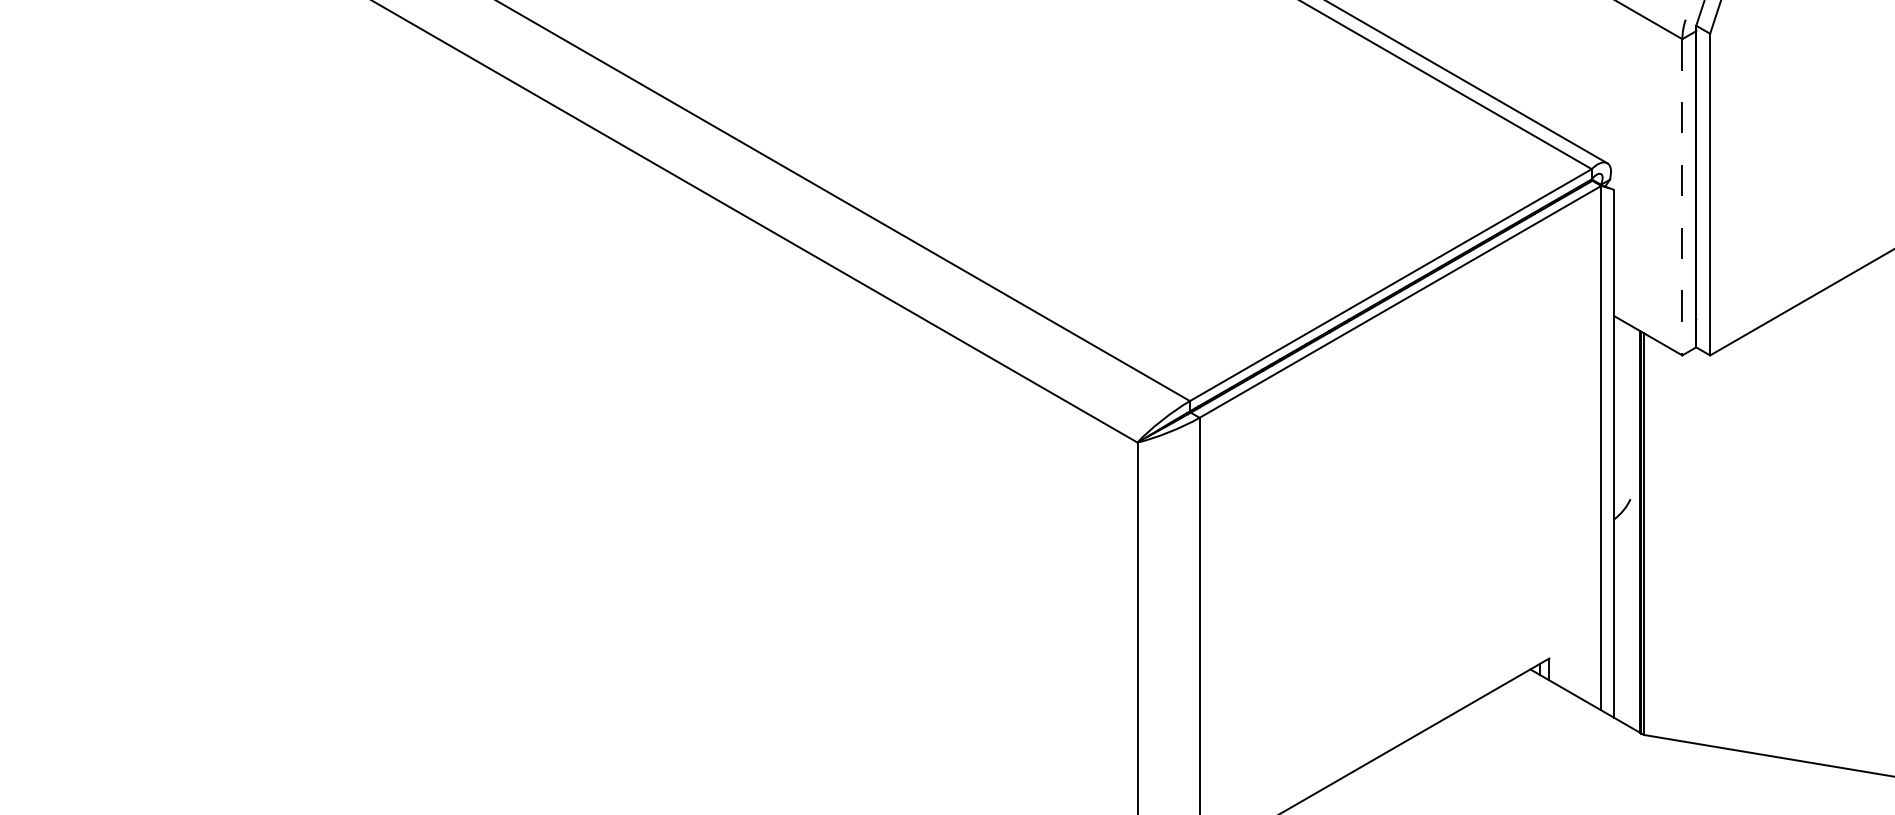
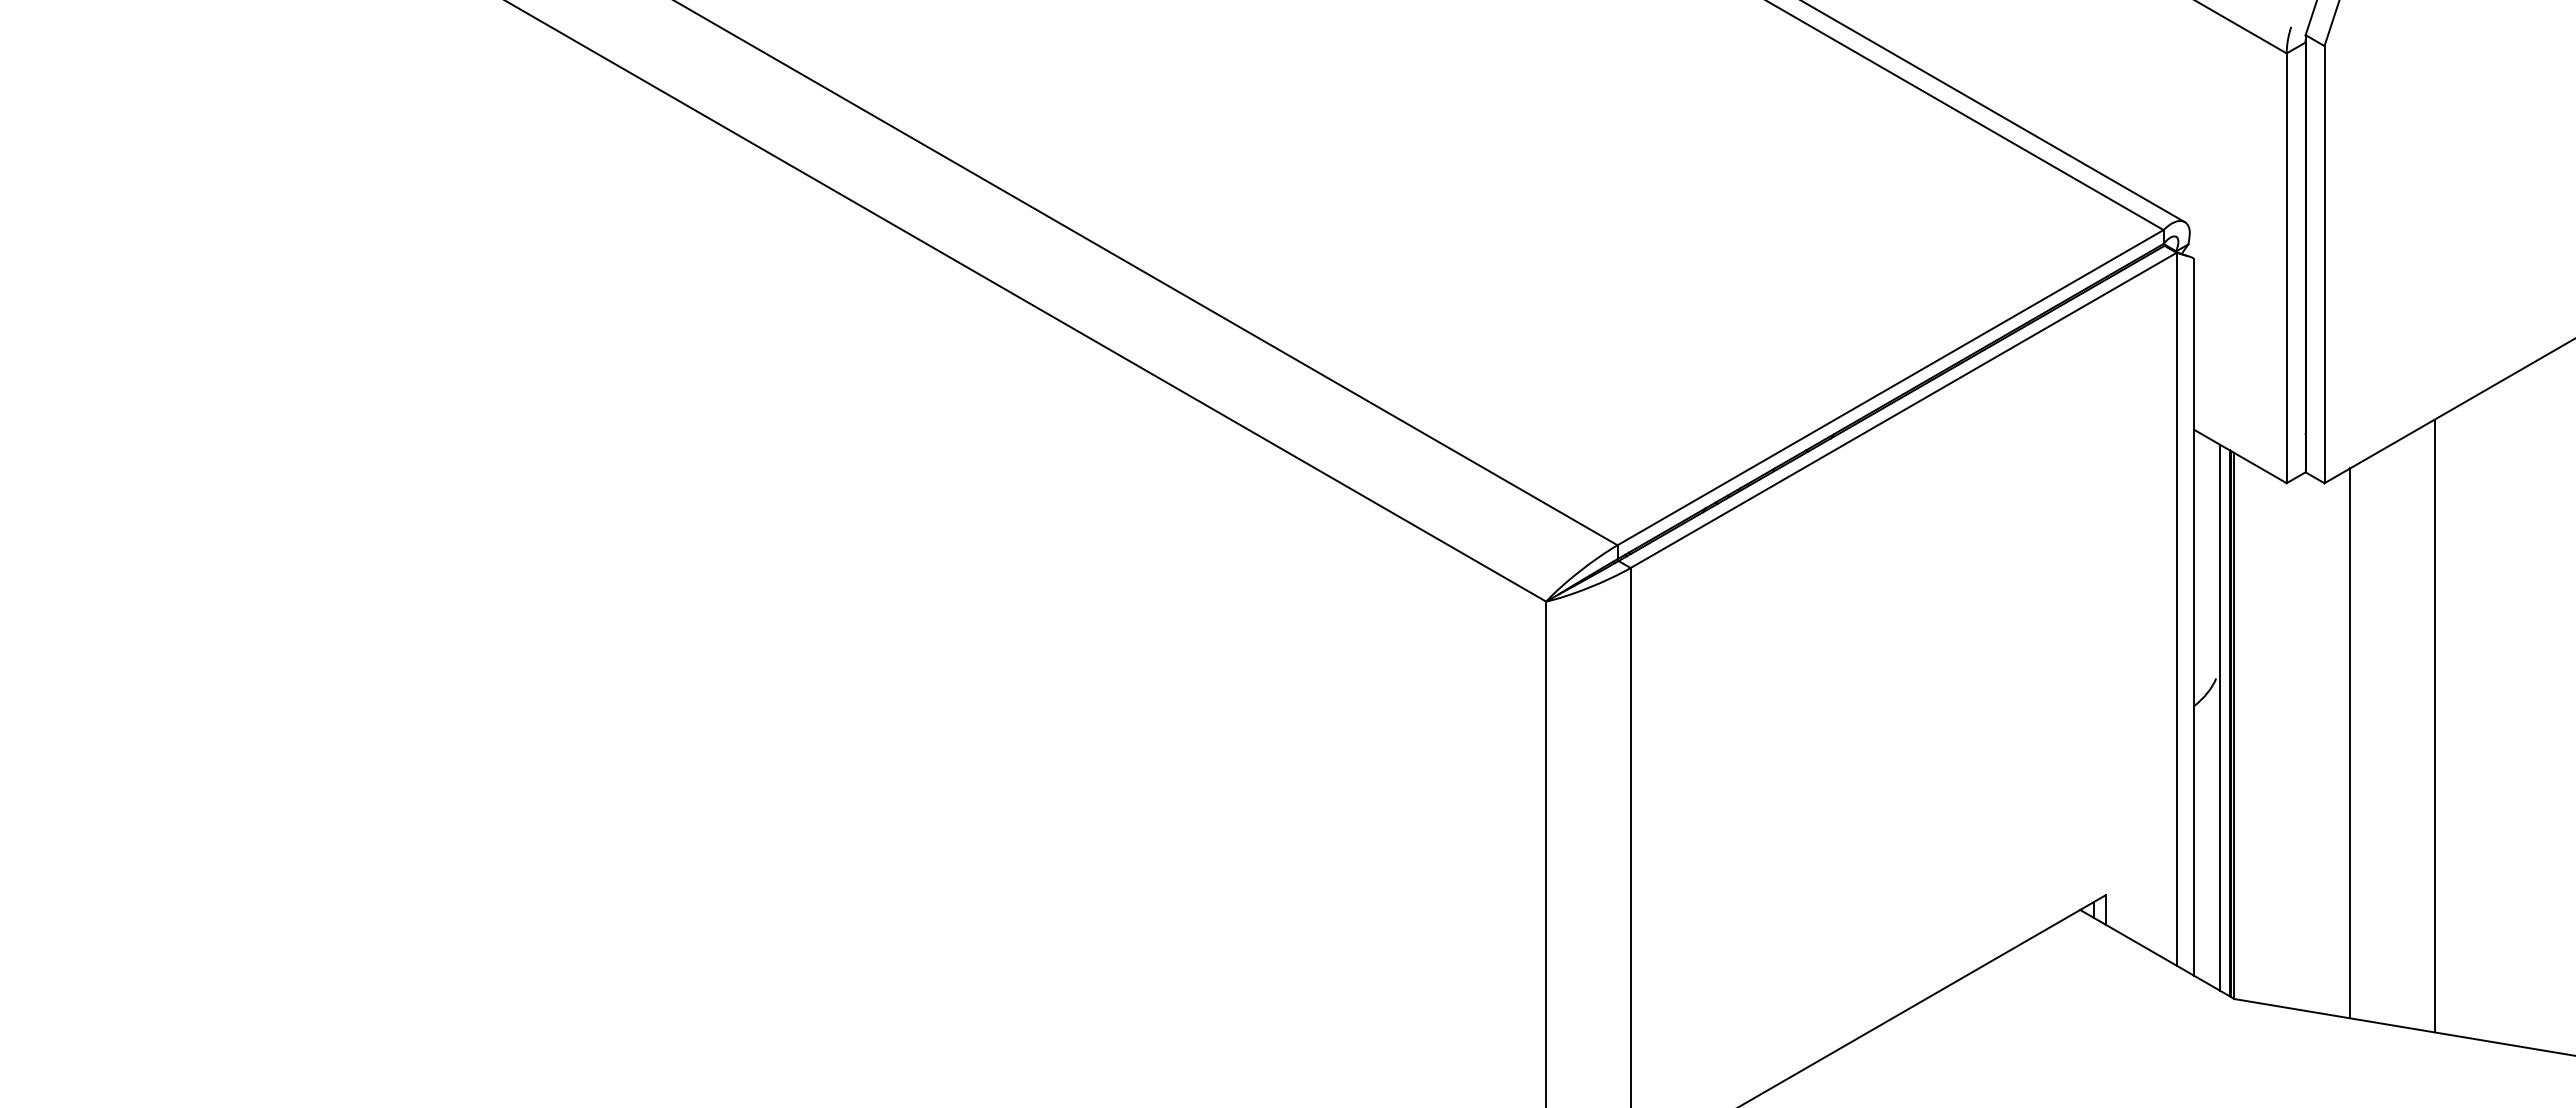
line: (1682, 197) -> (2286, 268), dashed -> solid
line: (1633, 527) -> (2220, 717), added
line: (1791, 533) -> (2434, 725), added
line: (1729, 546) -> (2350, 743), added

